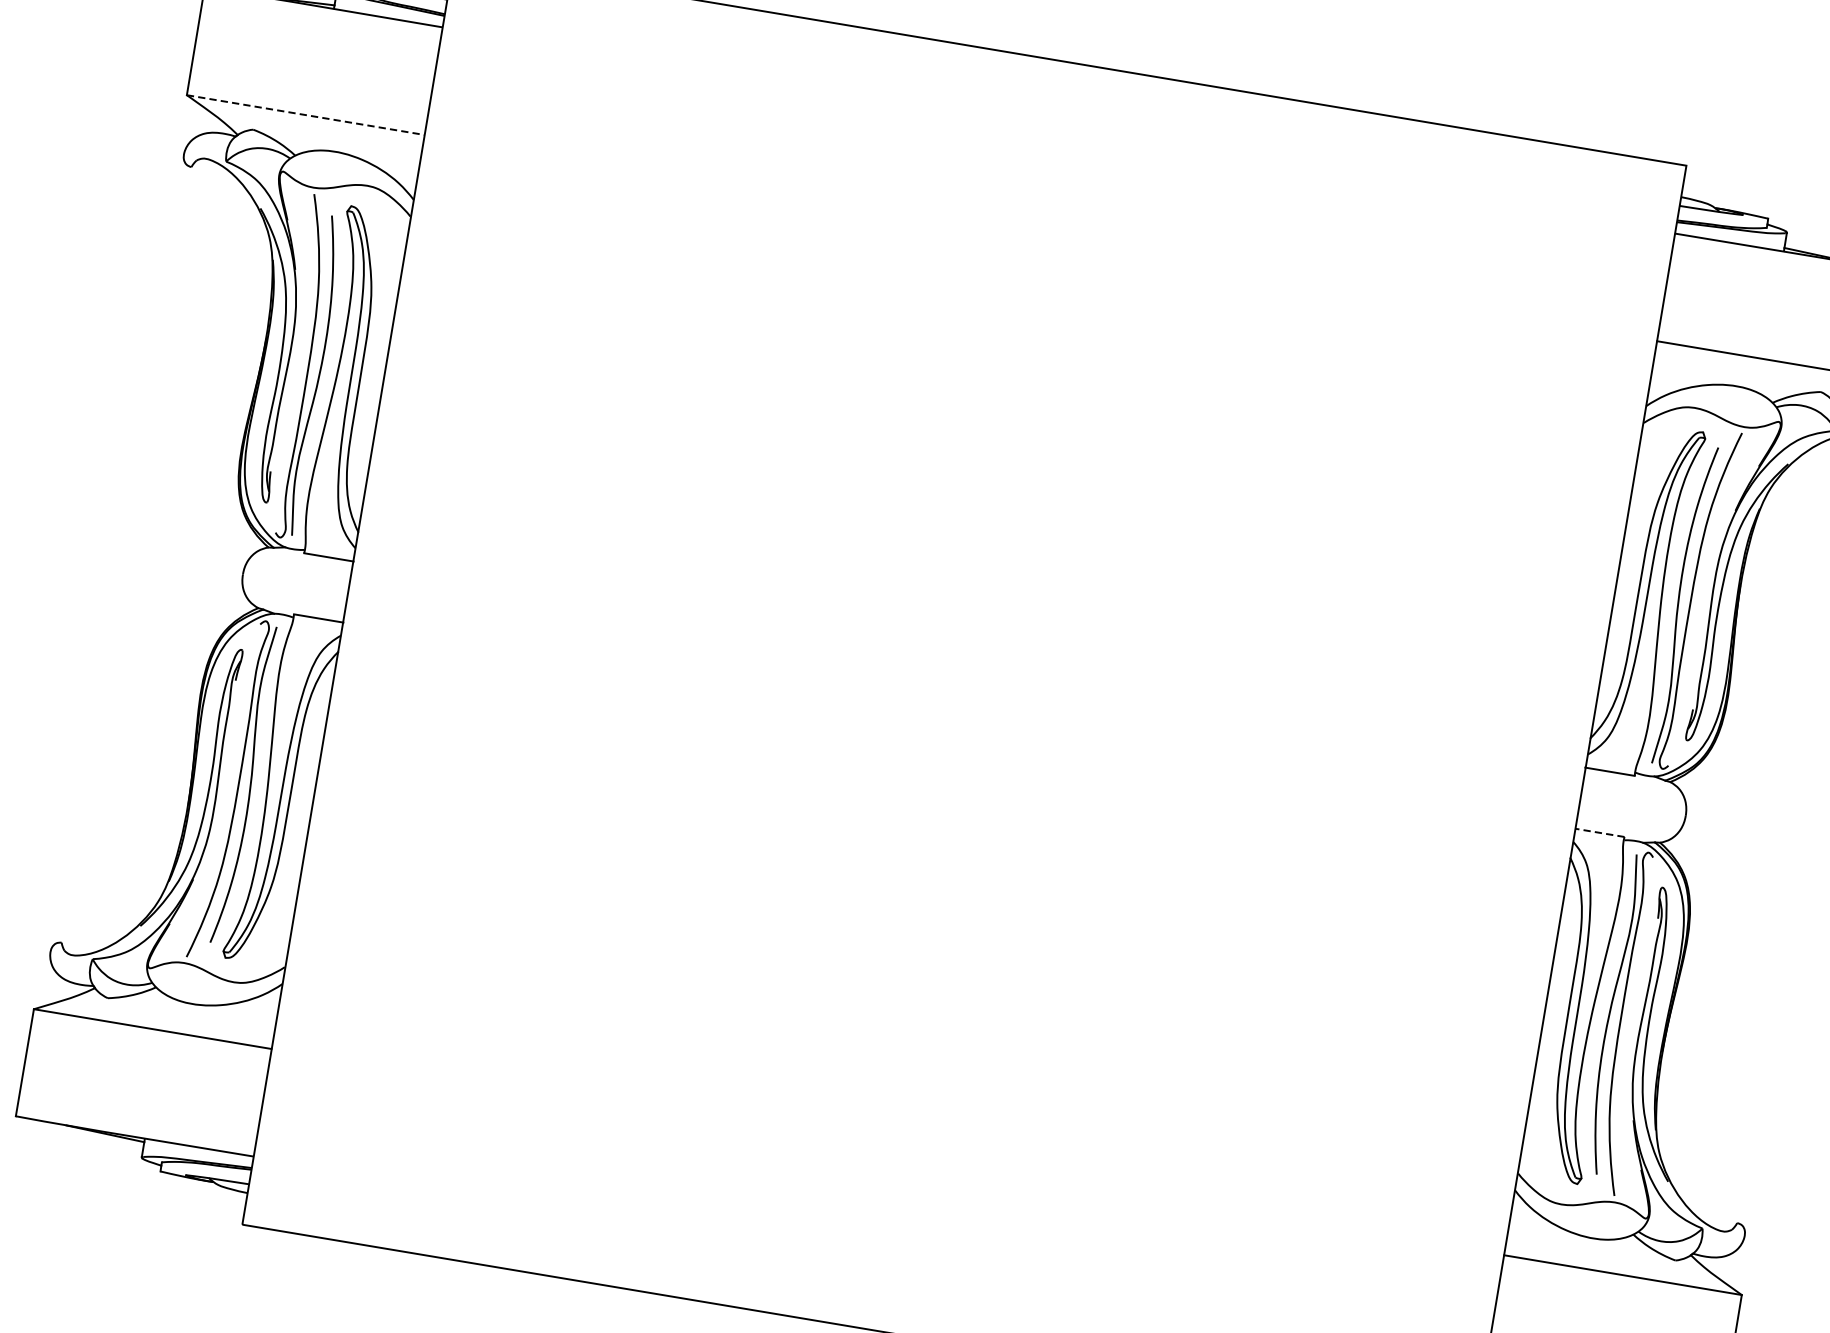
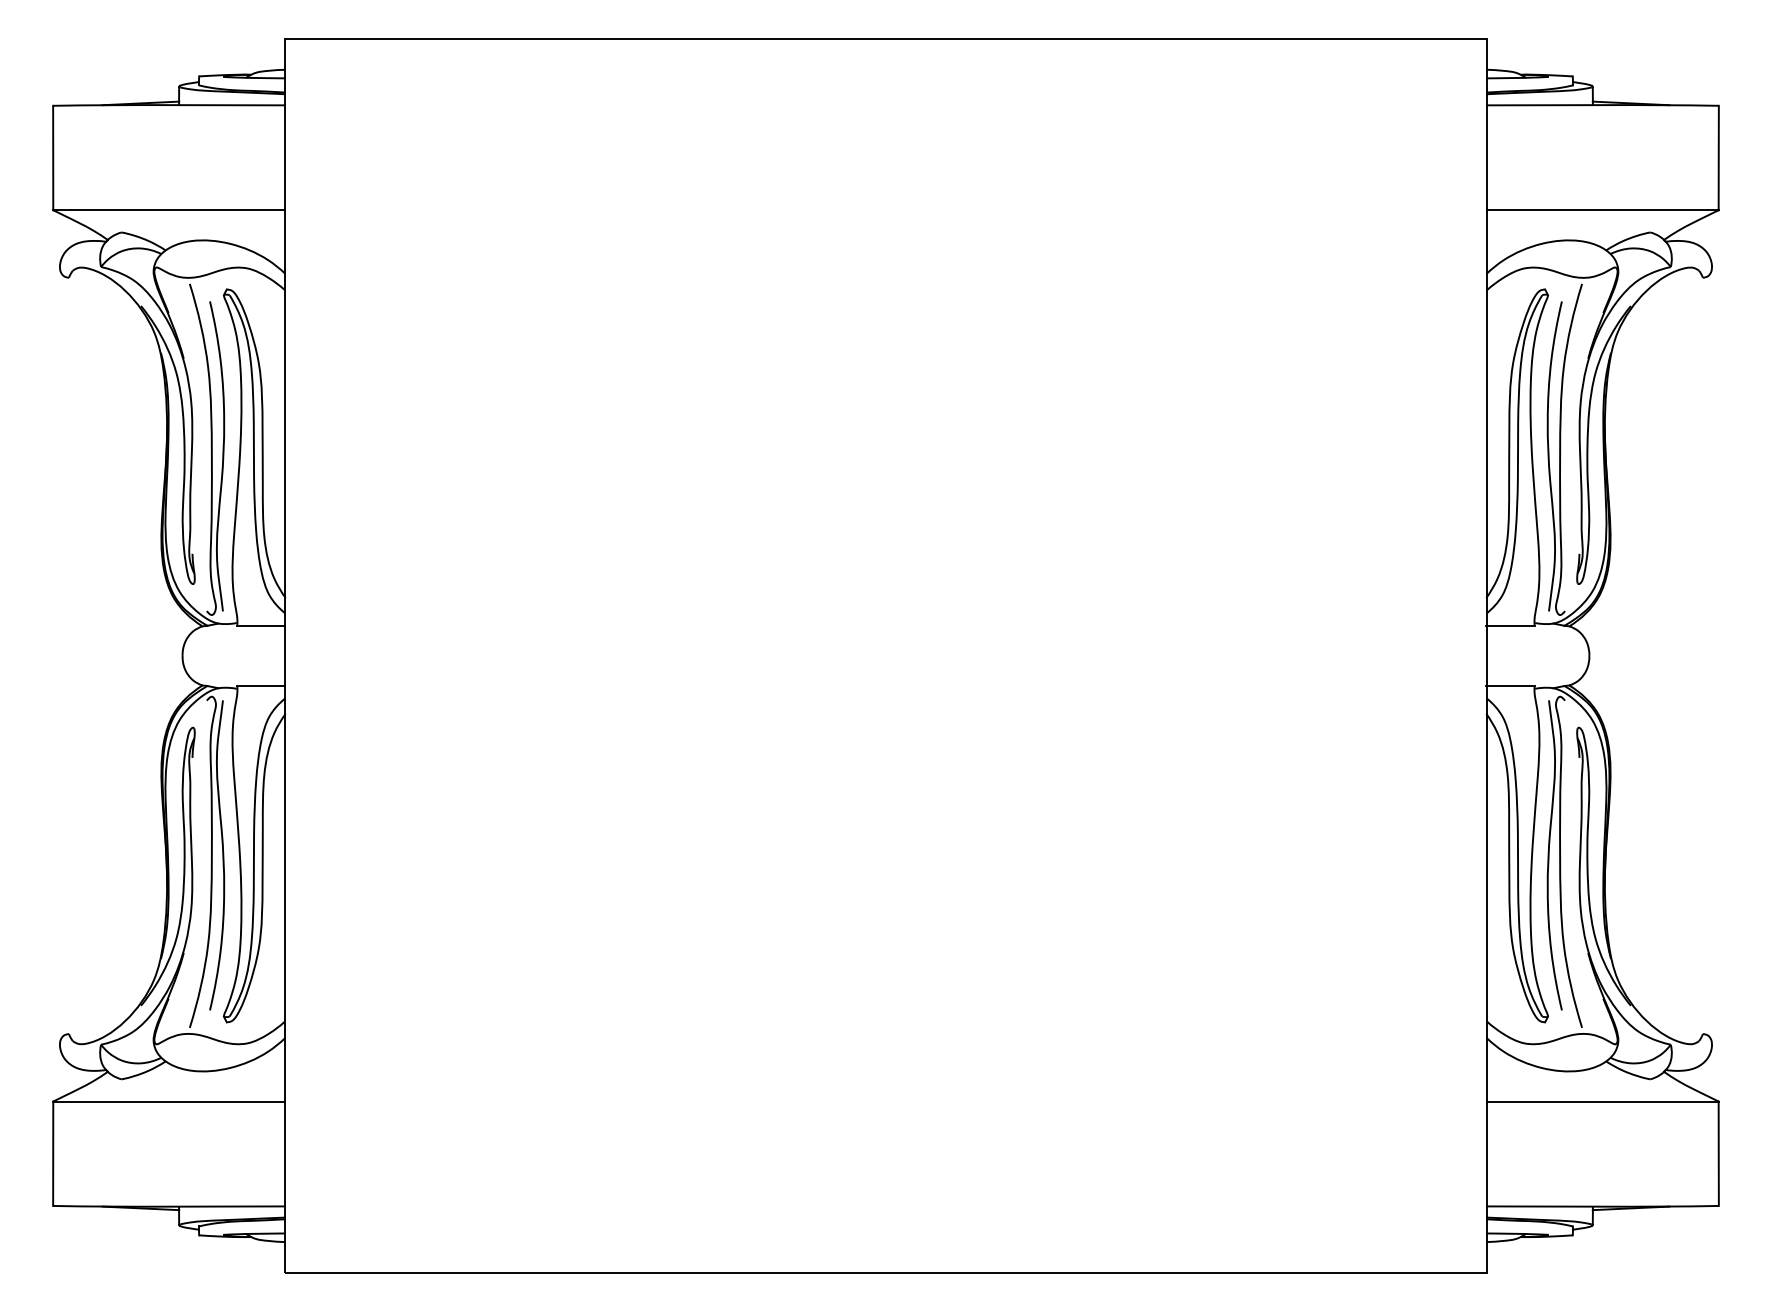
line: (306, 115) -> (169, 210), dashed -> solid
line: (1599, 832) -> (1510, 685), dashed -> solid

